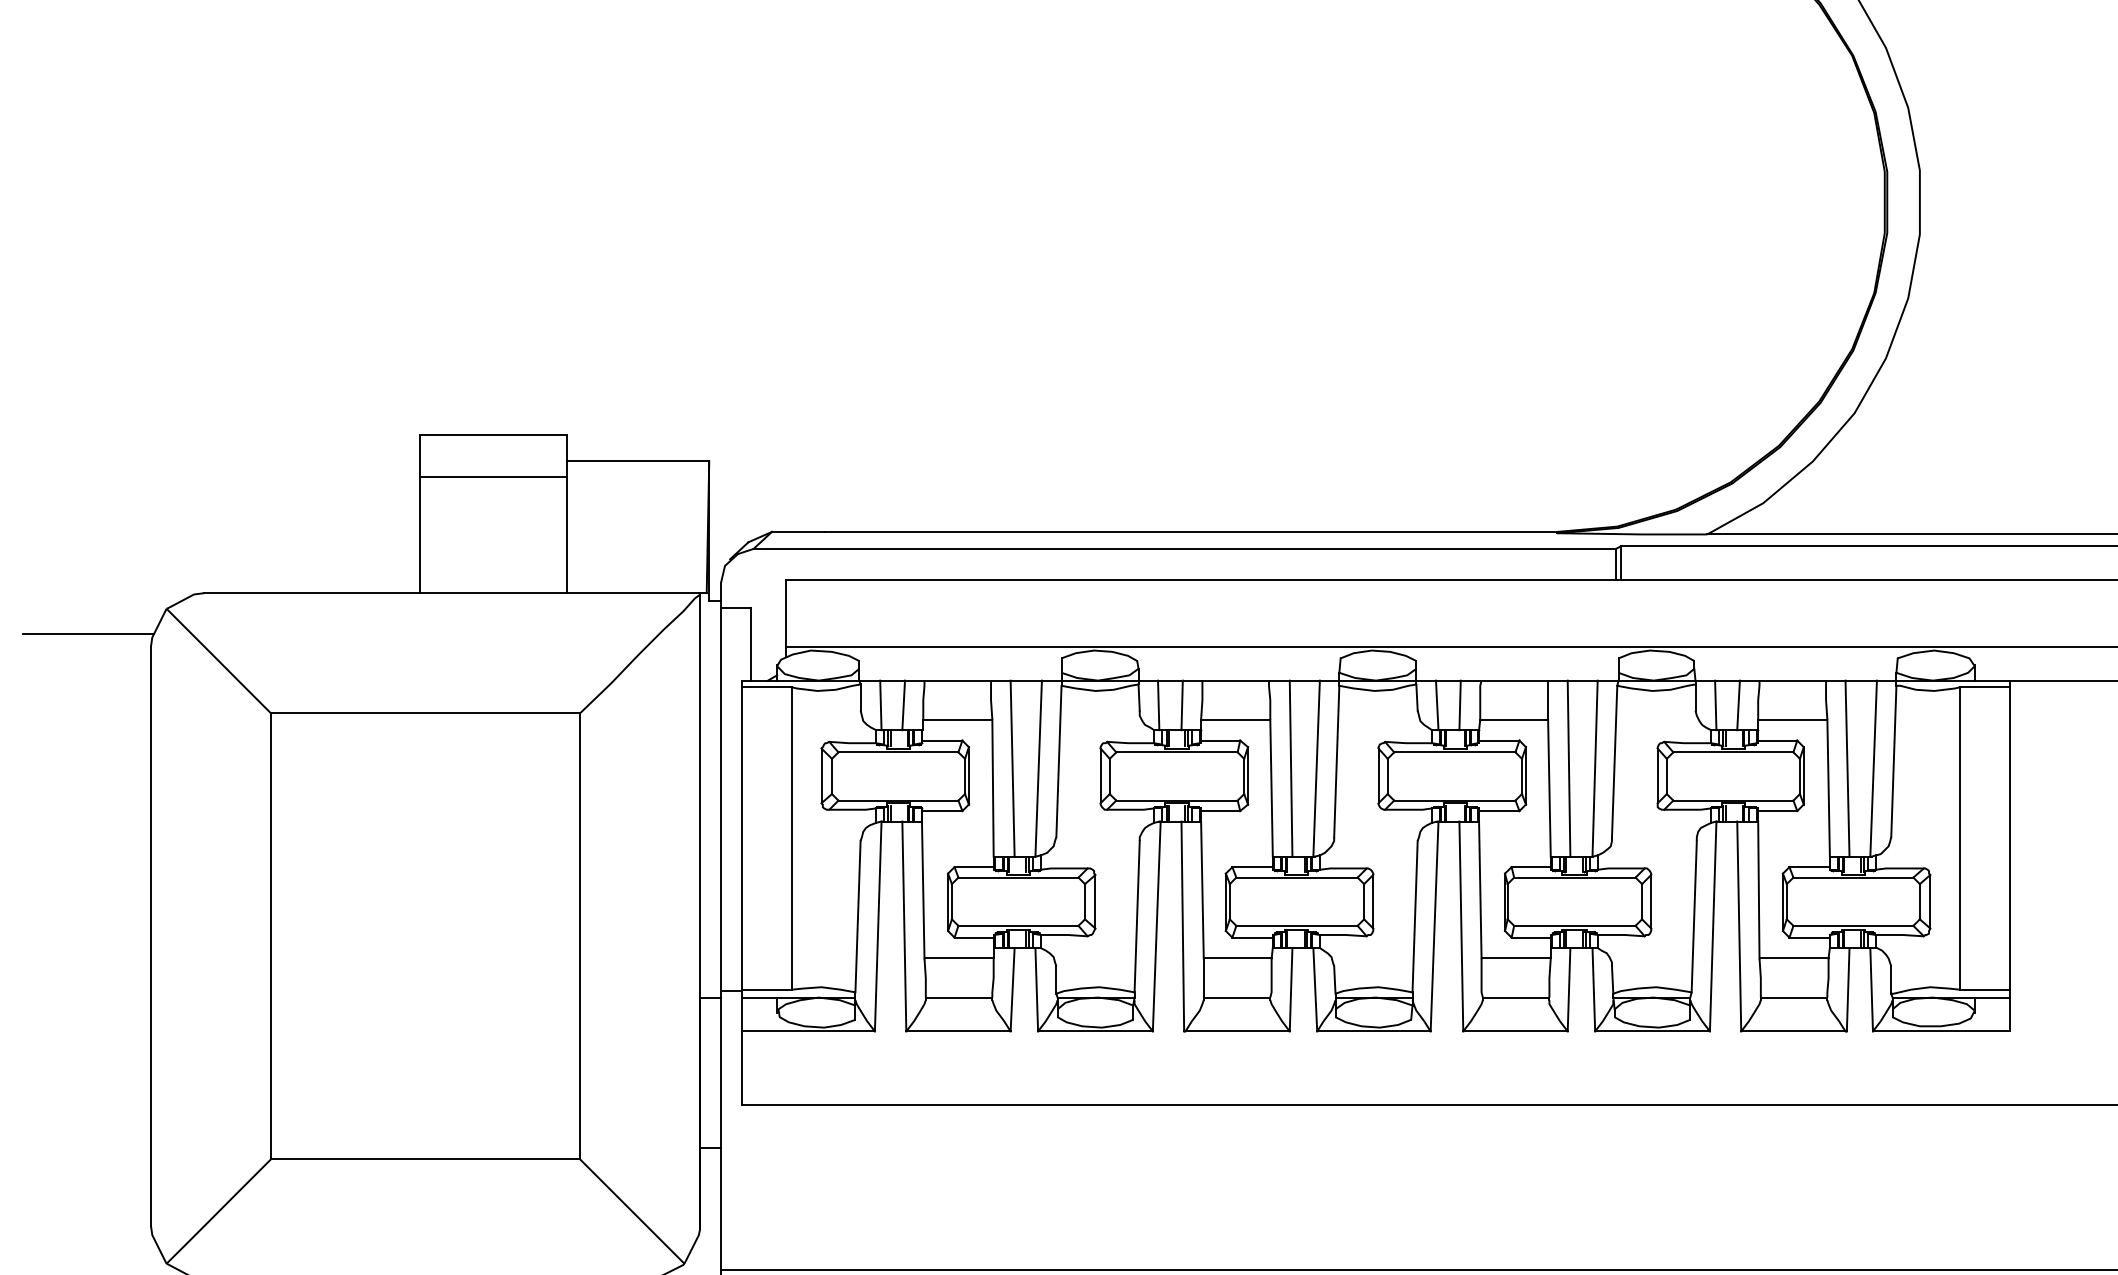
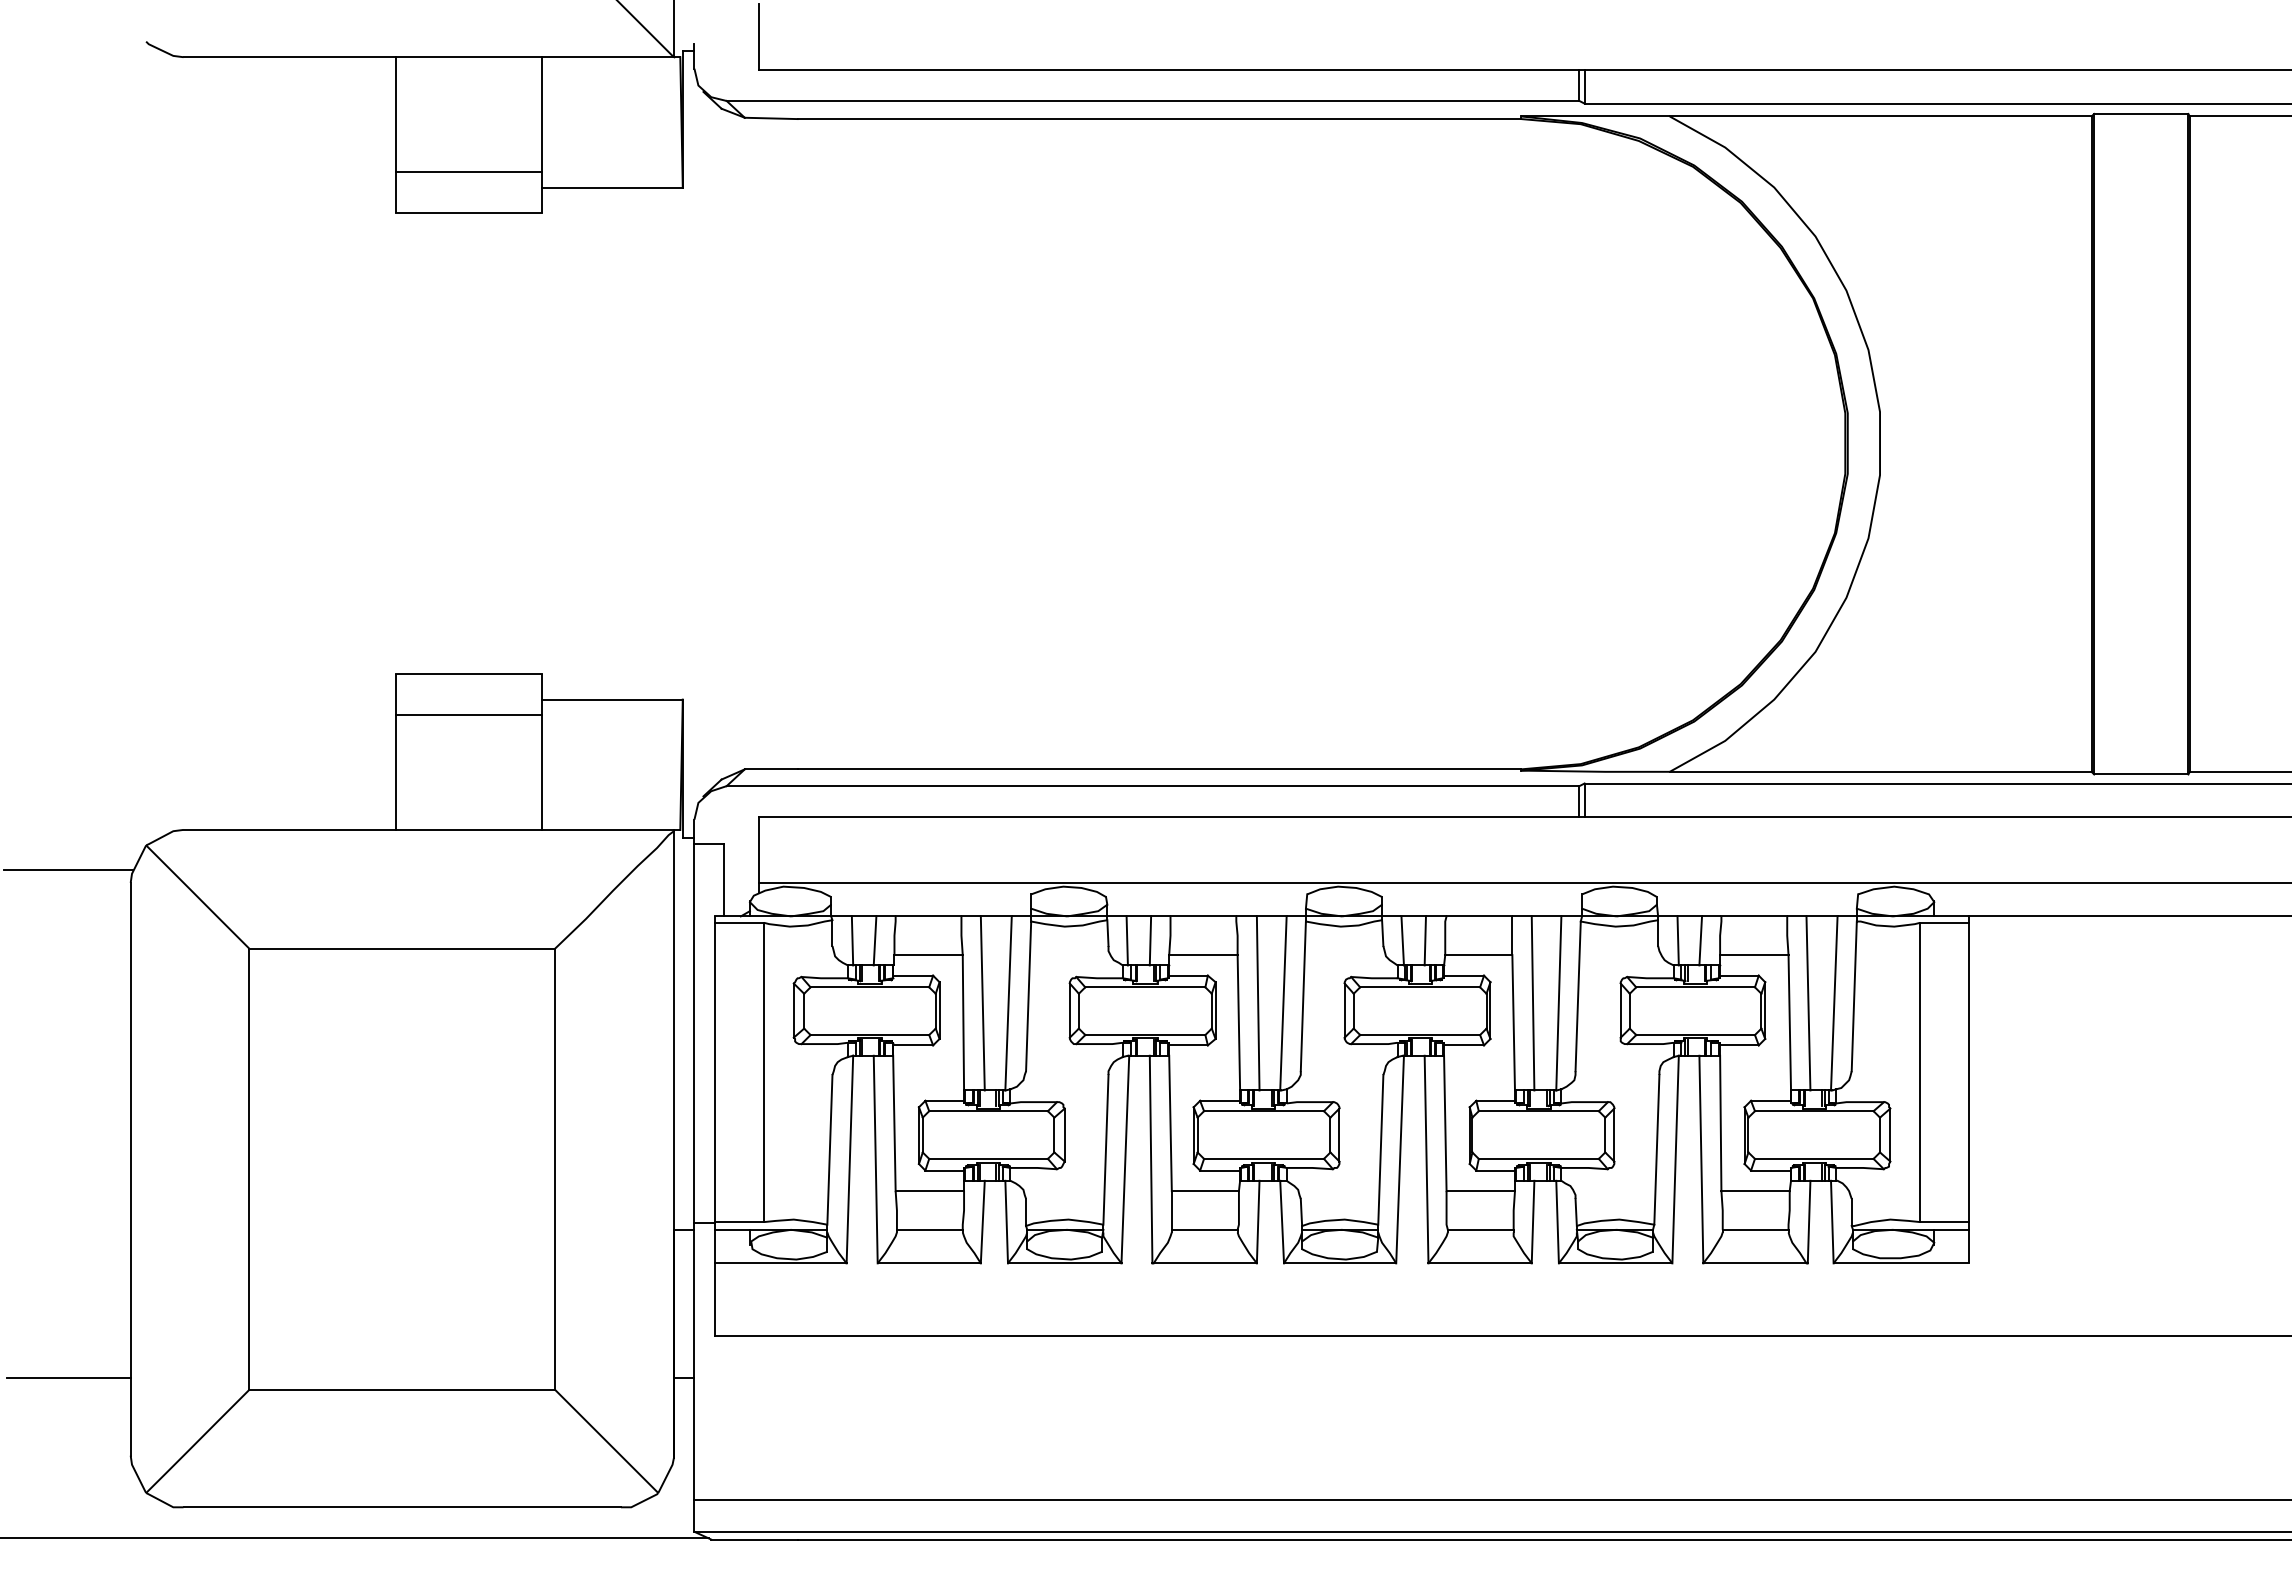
line: (88, 1147) -> (68, 1378), added

